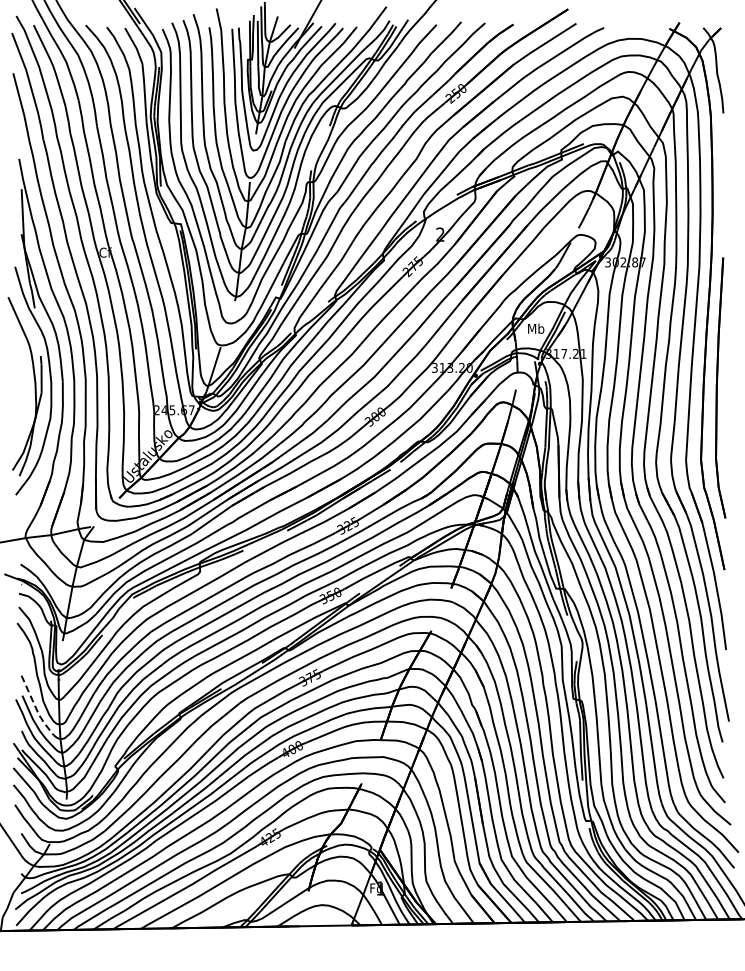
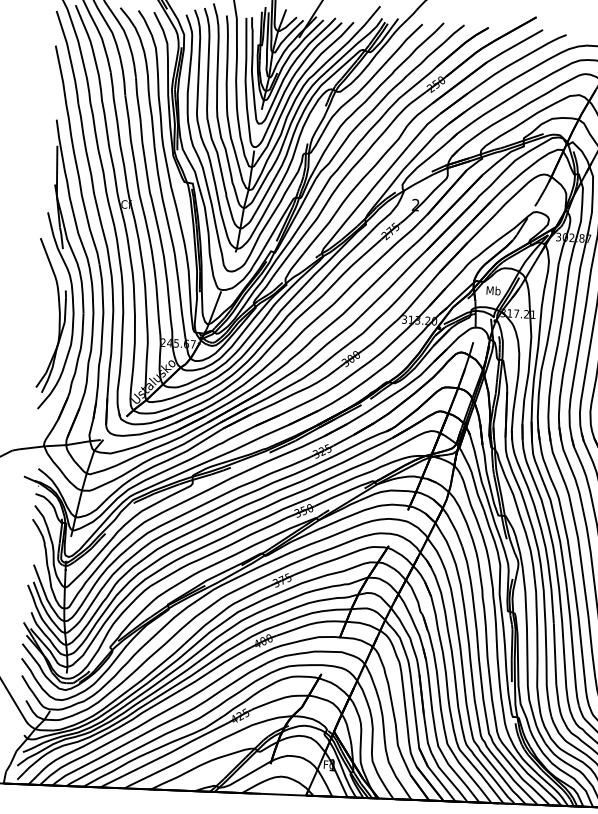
line: (35, 707) -> (44, 592), dashed -> solid

